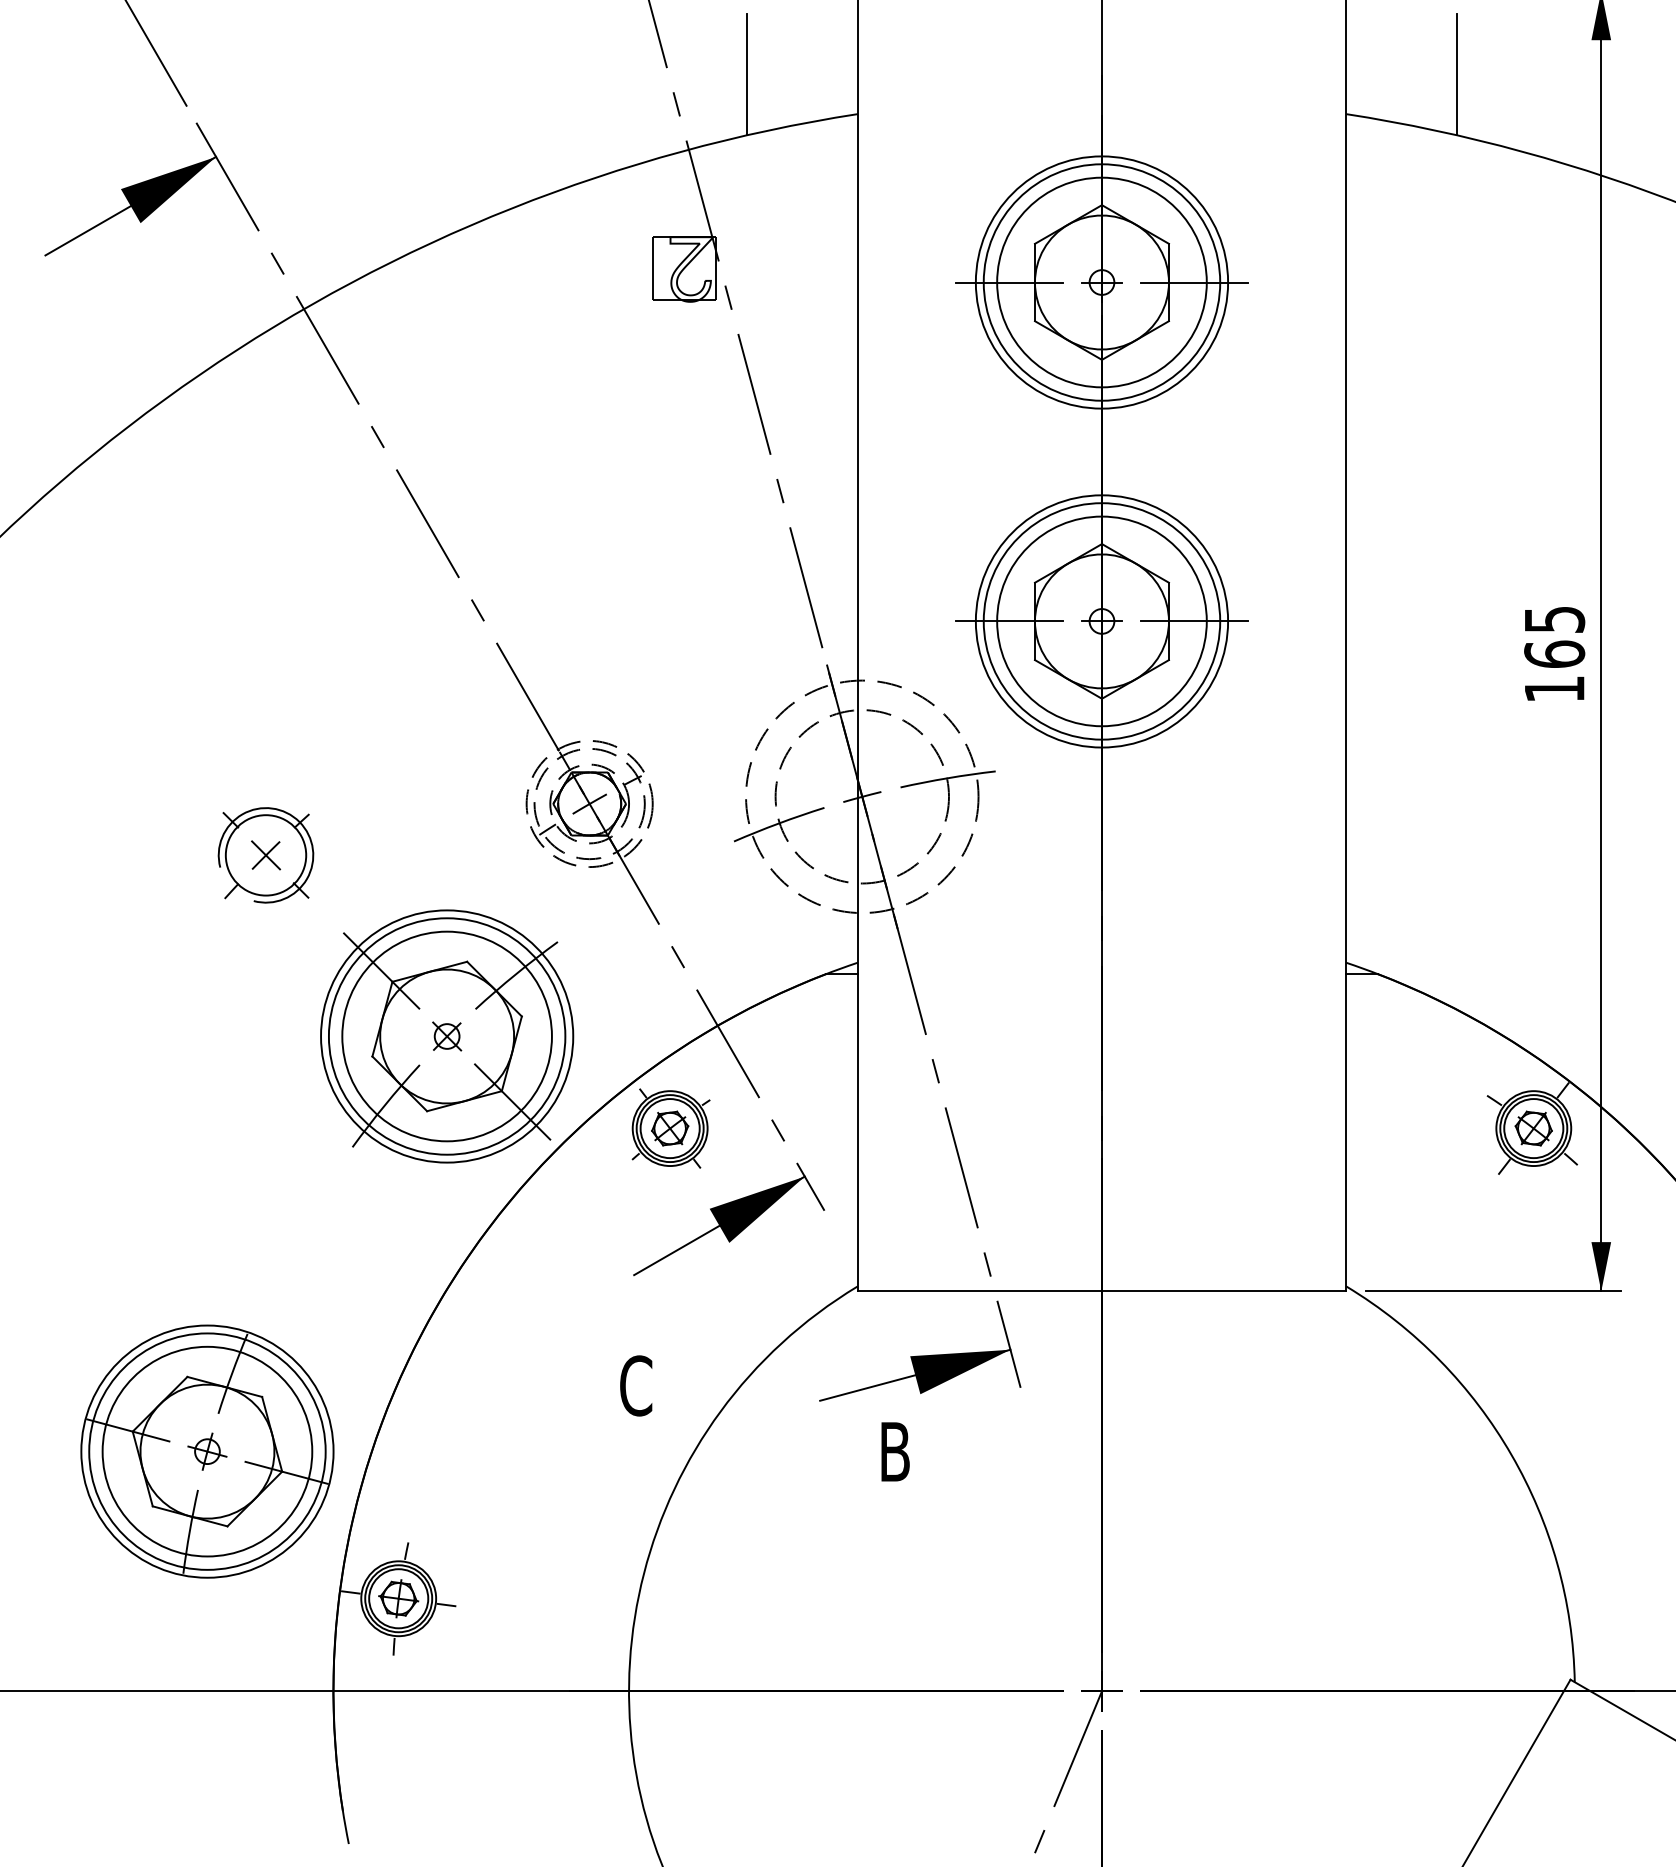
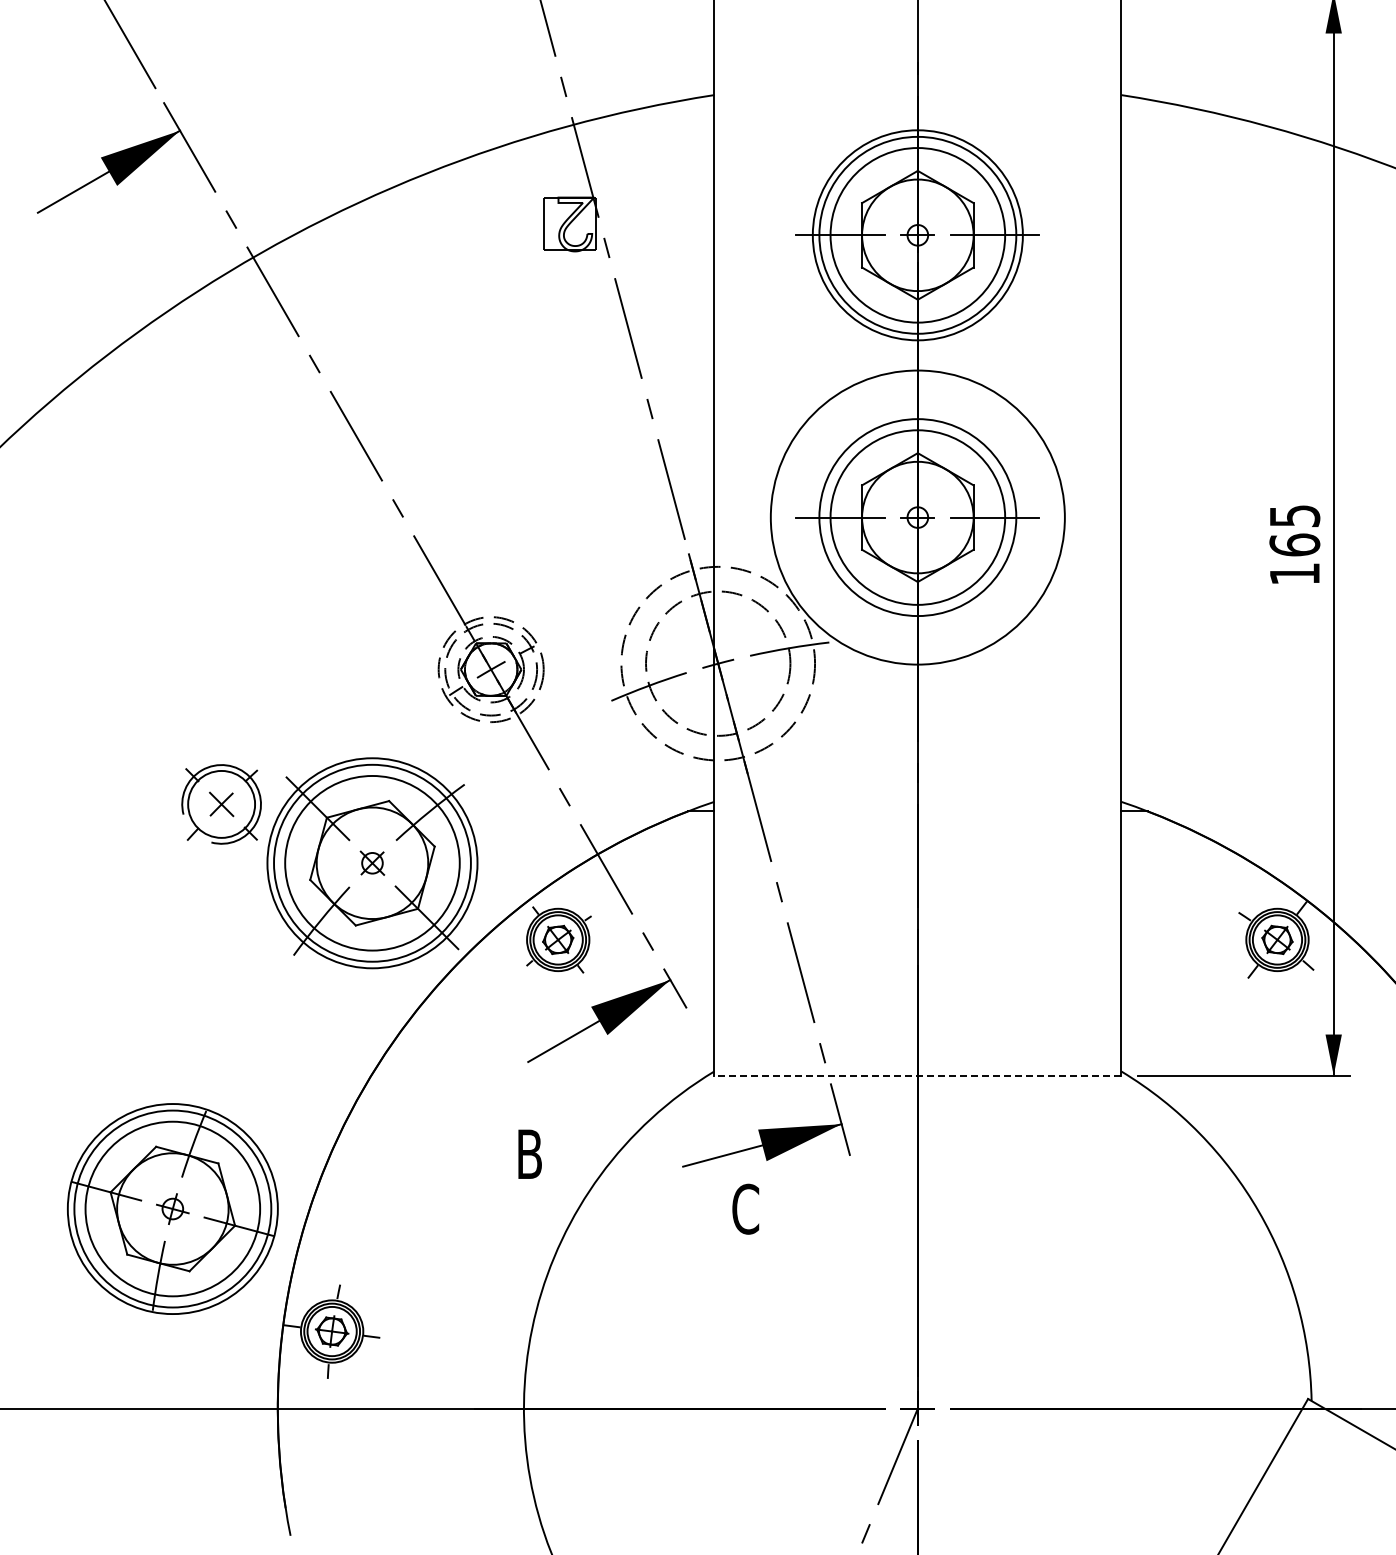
line: (747, 73) -> (622, 61), removed
line: (1456, 73) -> (1213, 61), removed
circle: (1101, 621) -> (917, 517), size x1.4
part: (265, 855) -> (221, 804), moved
line: (1101, 1291) -> (917, 1075), solid -> dashed
text: (635, 1384) -> (529, 1153), C -> B
text: (895, 1451) -> (745, 1208), B -> C

